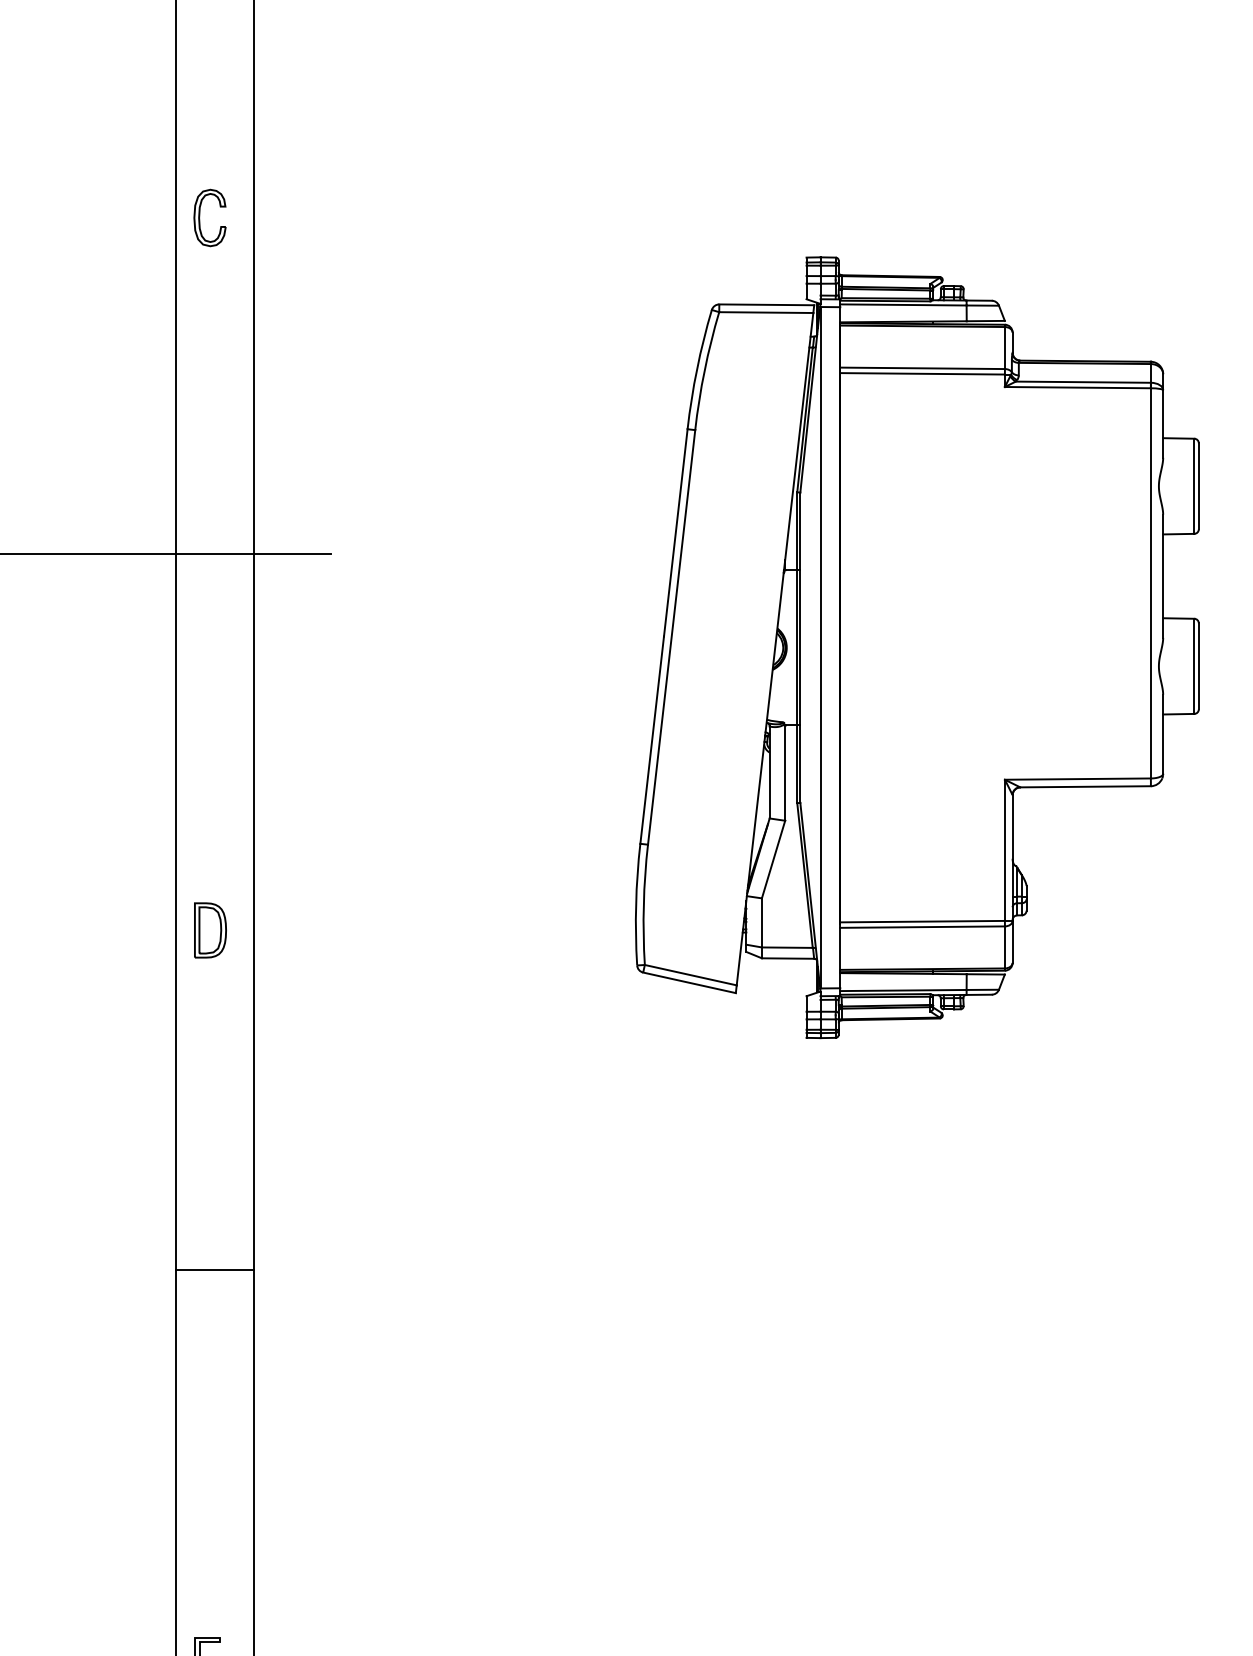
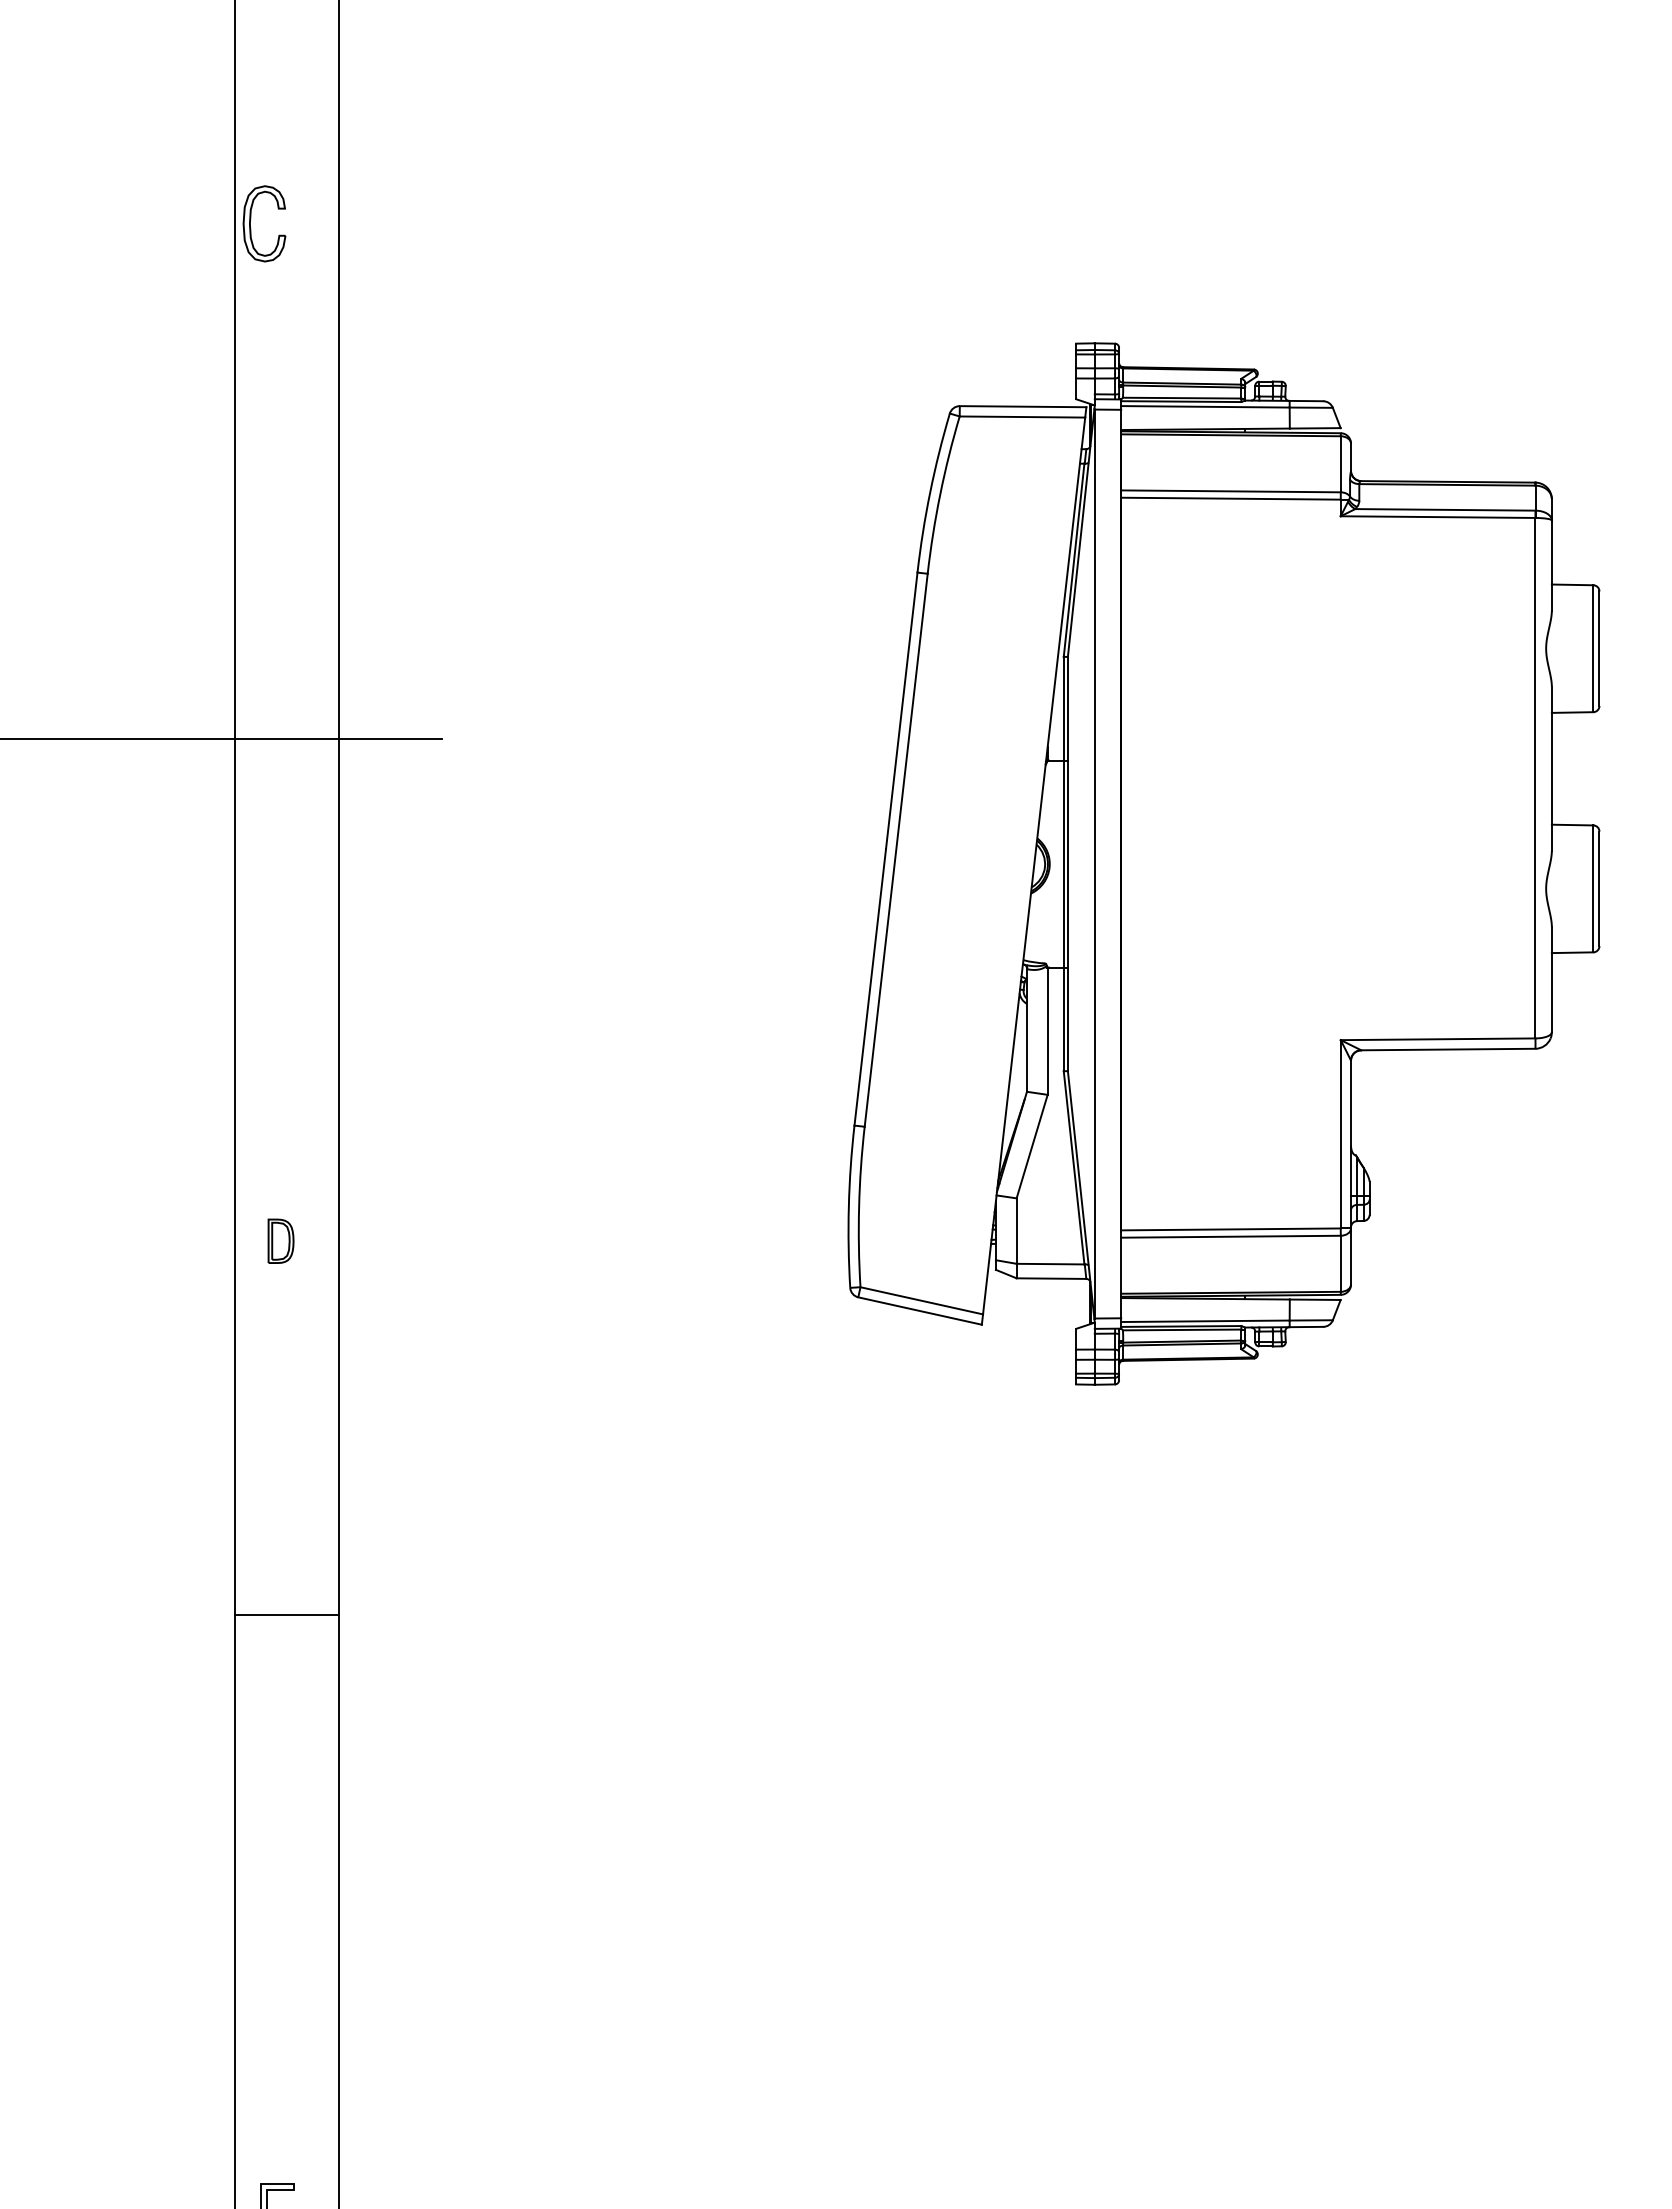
part: (200, 214) -> (251, 219), moved
part: (210, 930) -> (280, 1241), size x0.6
line: (214, 1270) -> (286, 1614), moved

